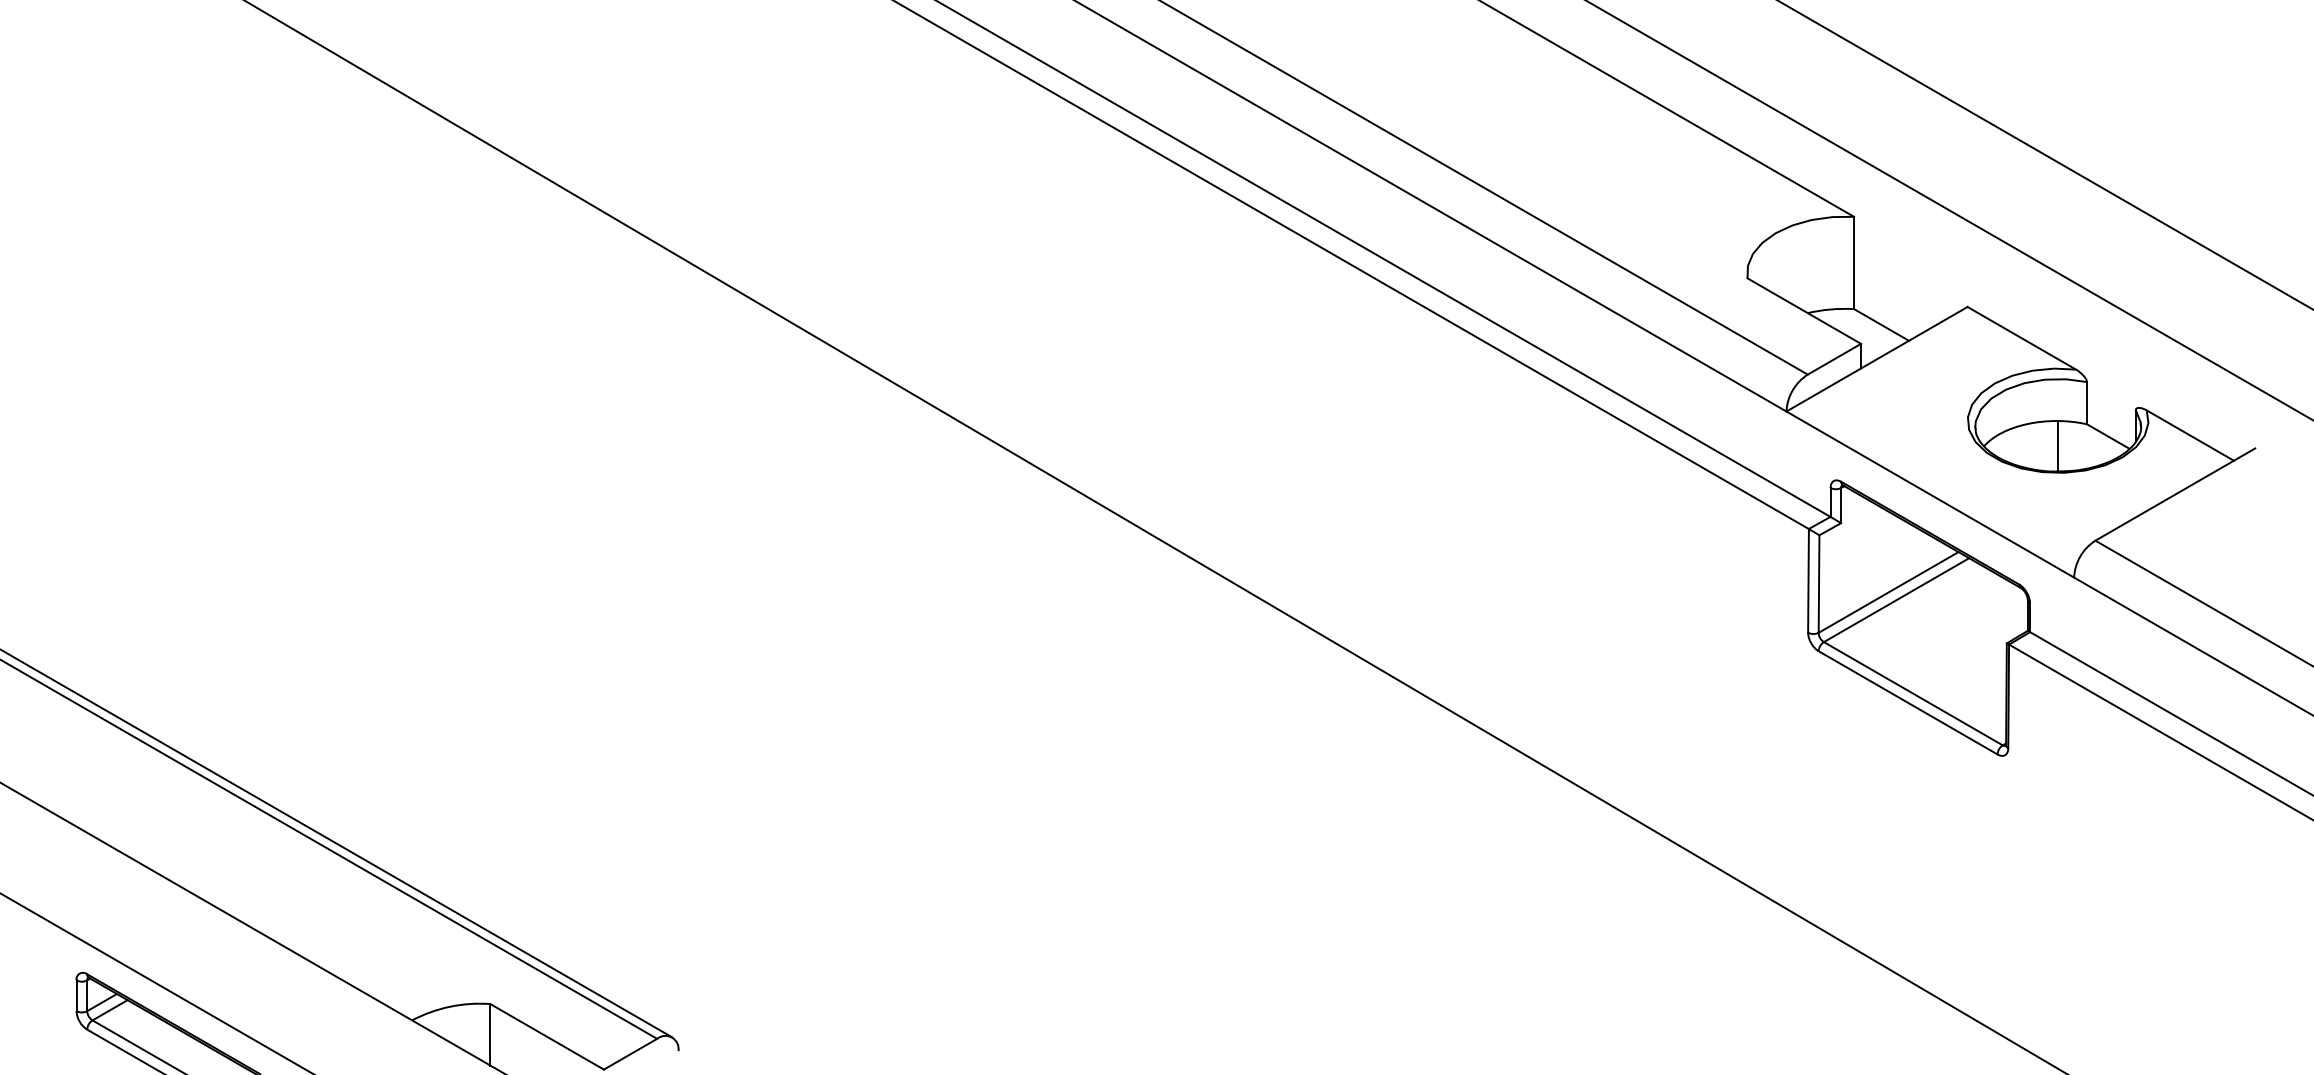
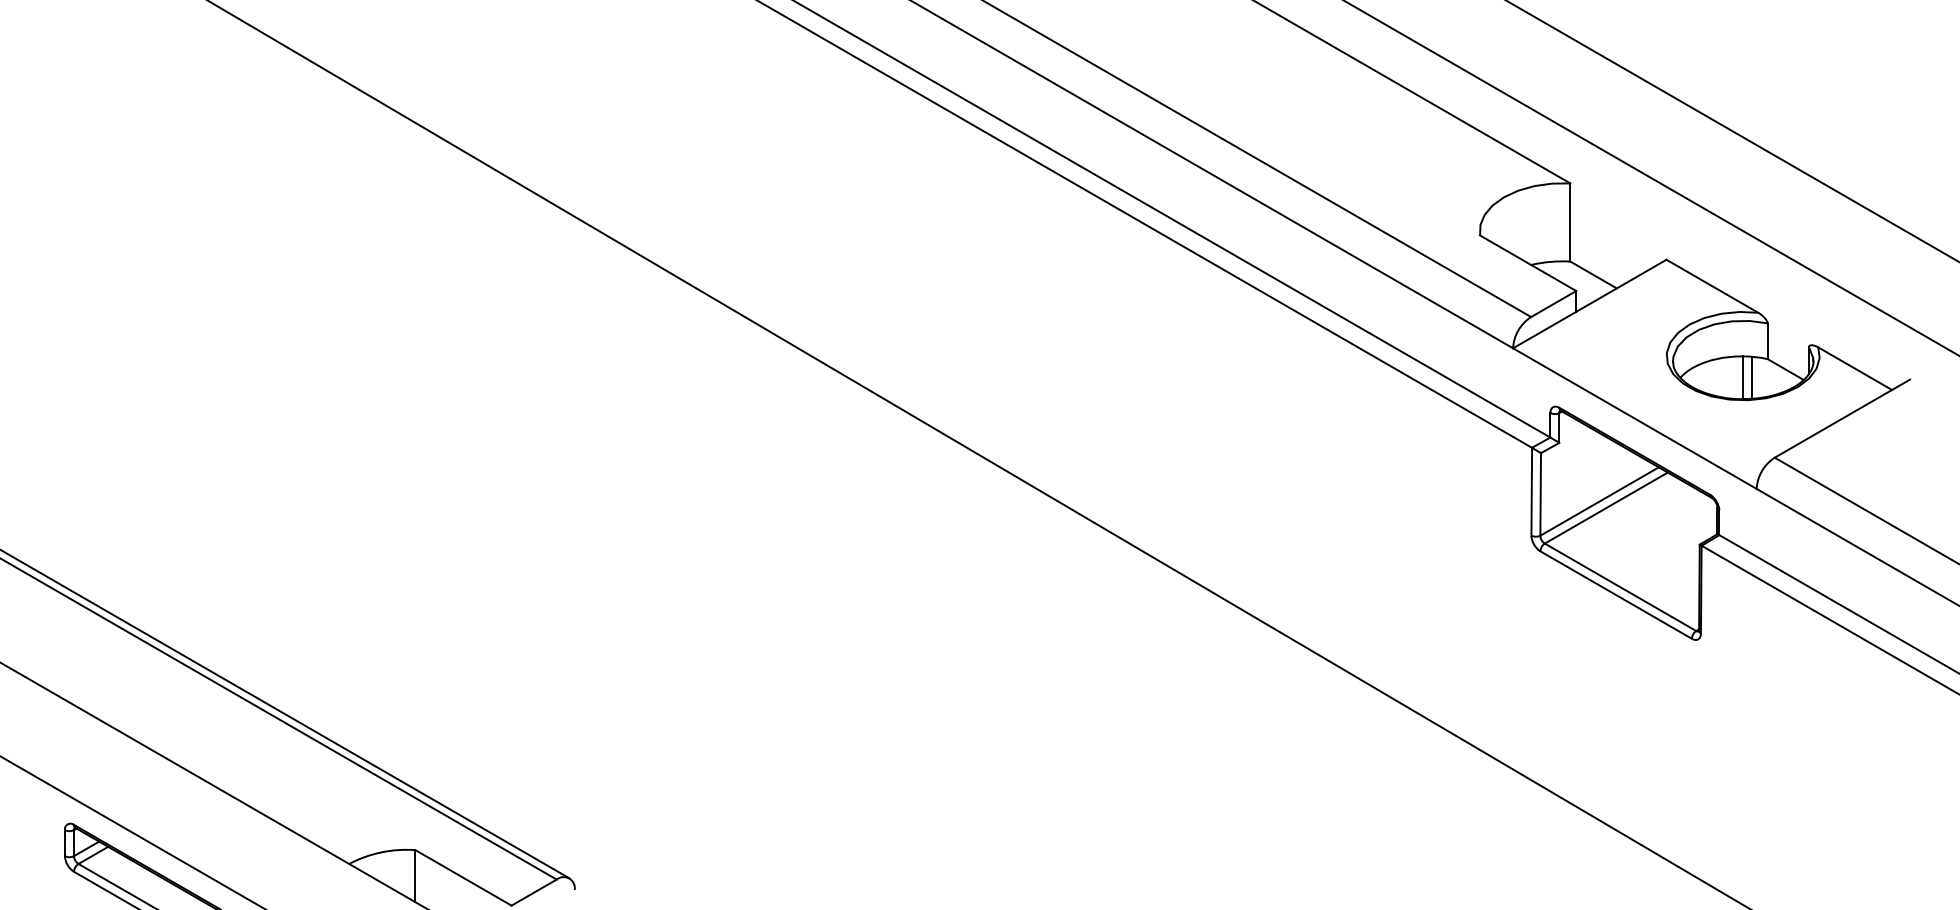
line: (2068, 445) -> (1751, 377), added

